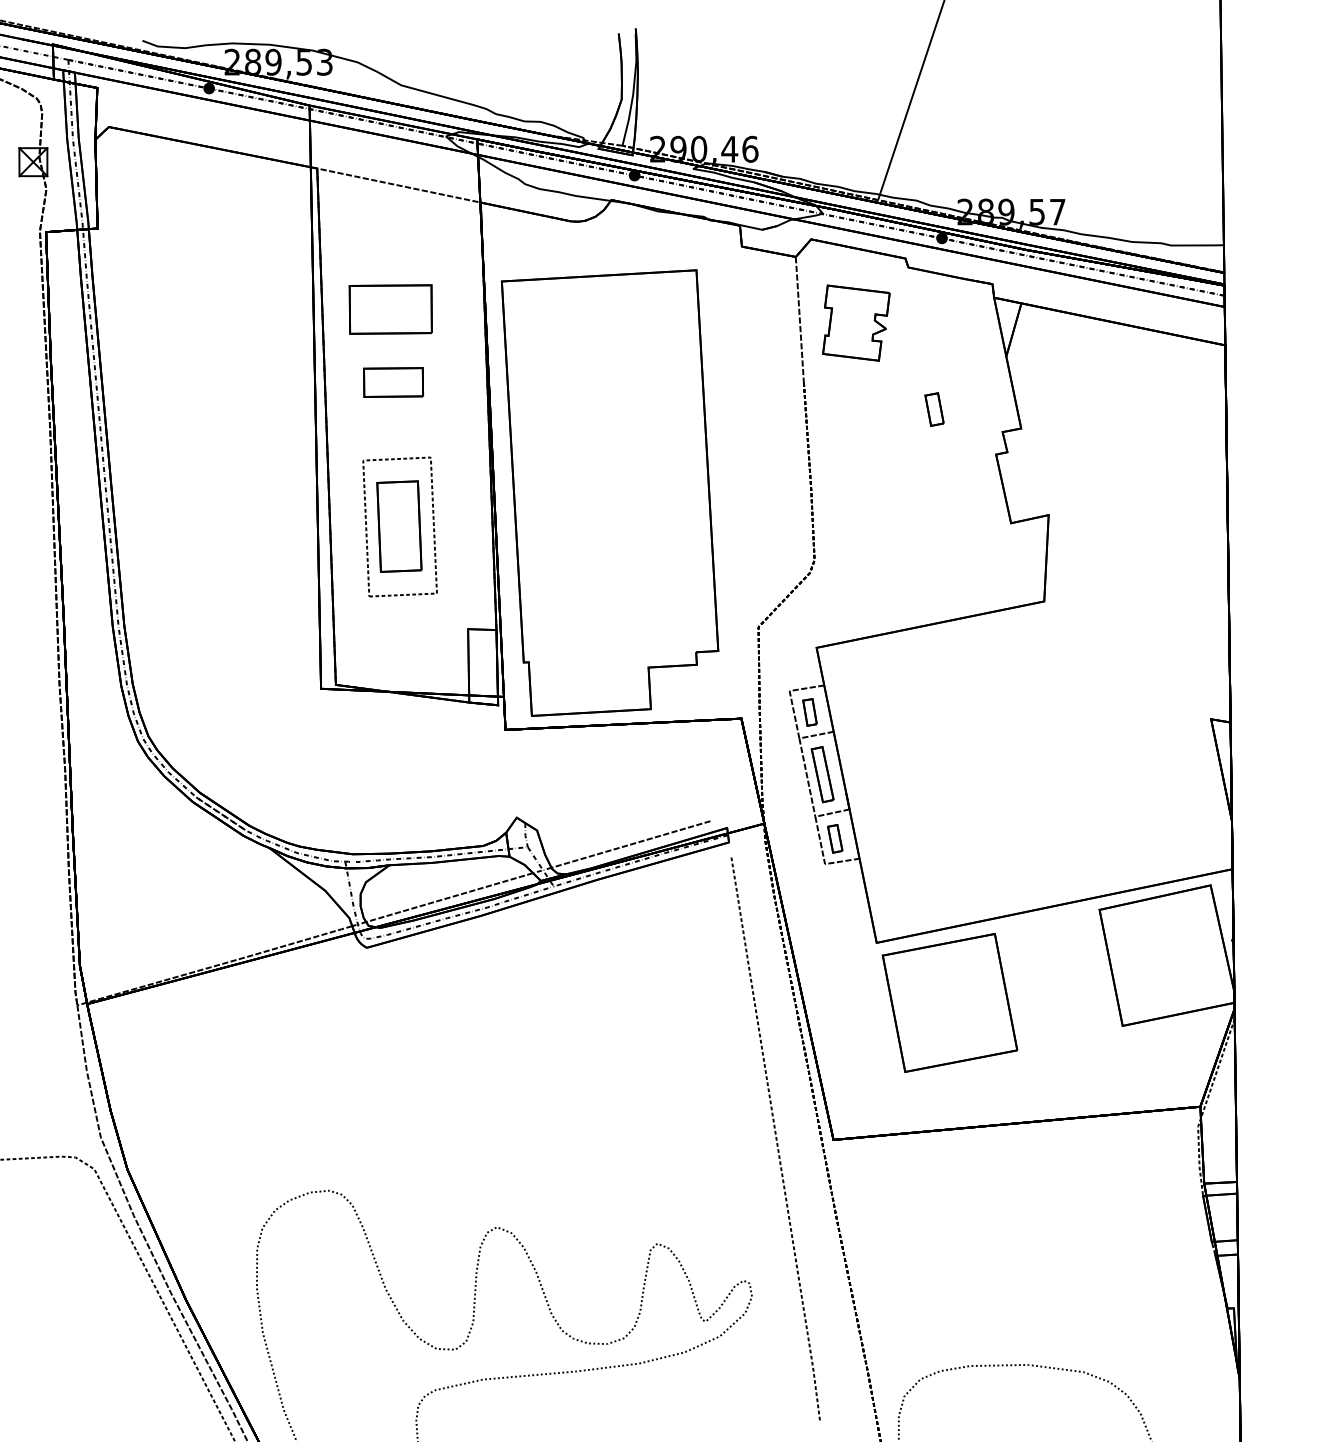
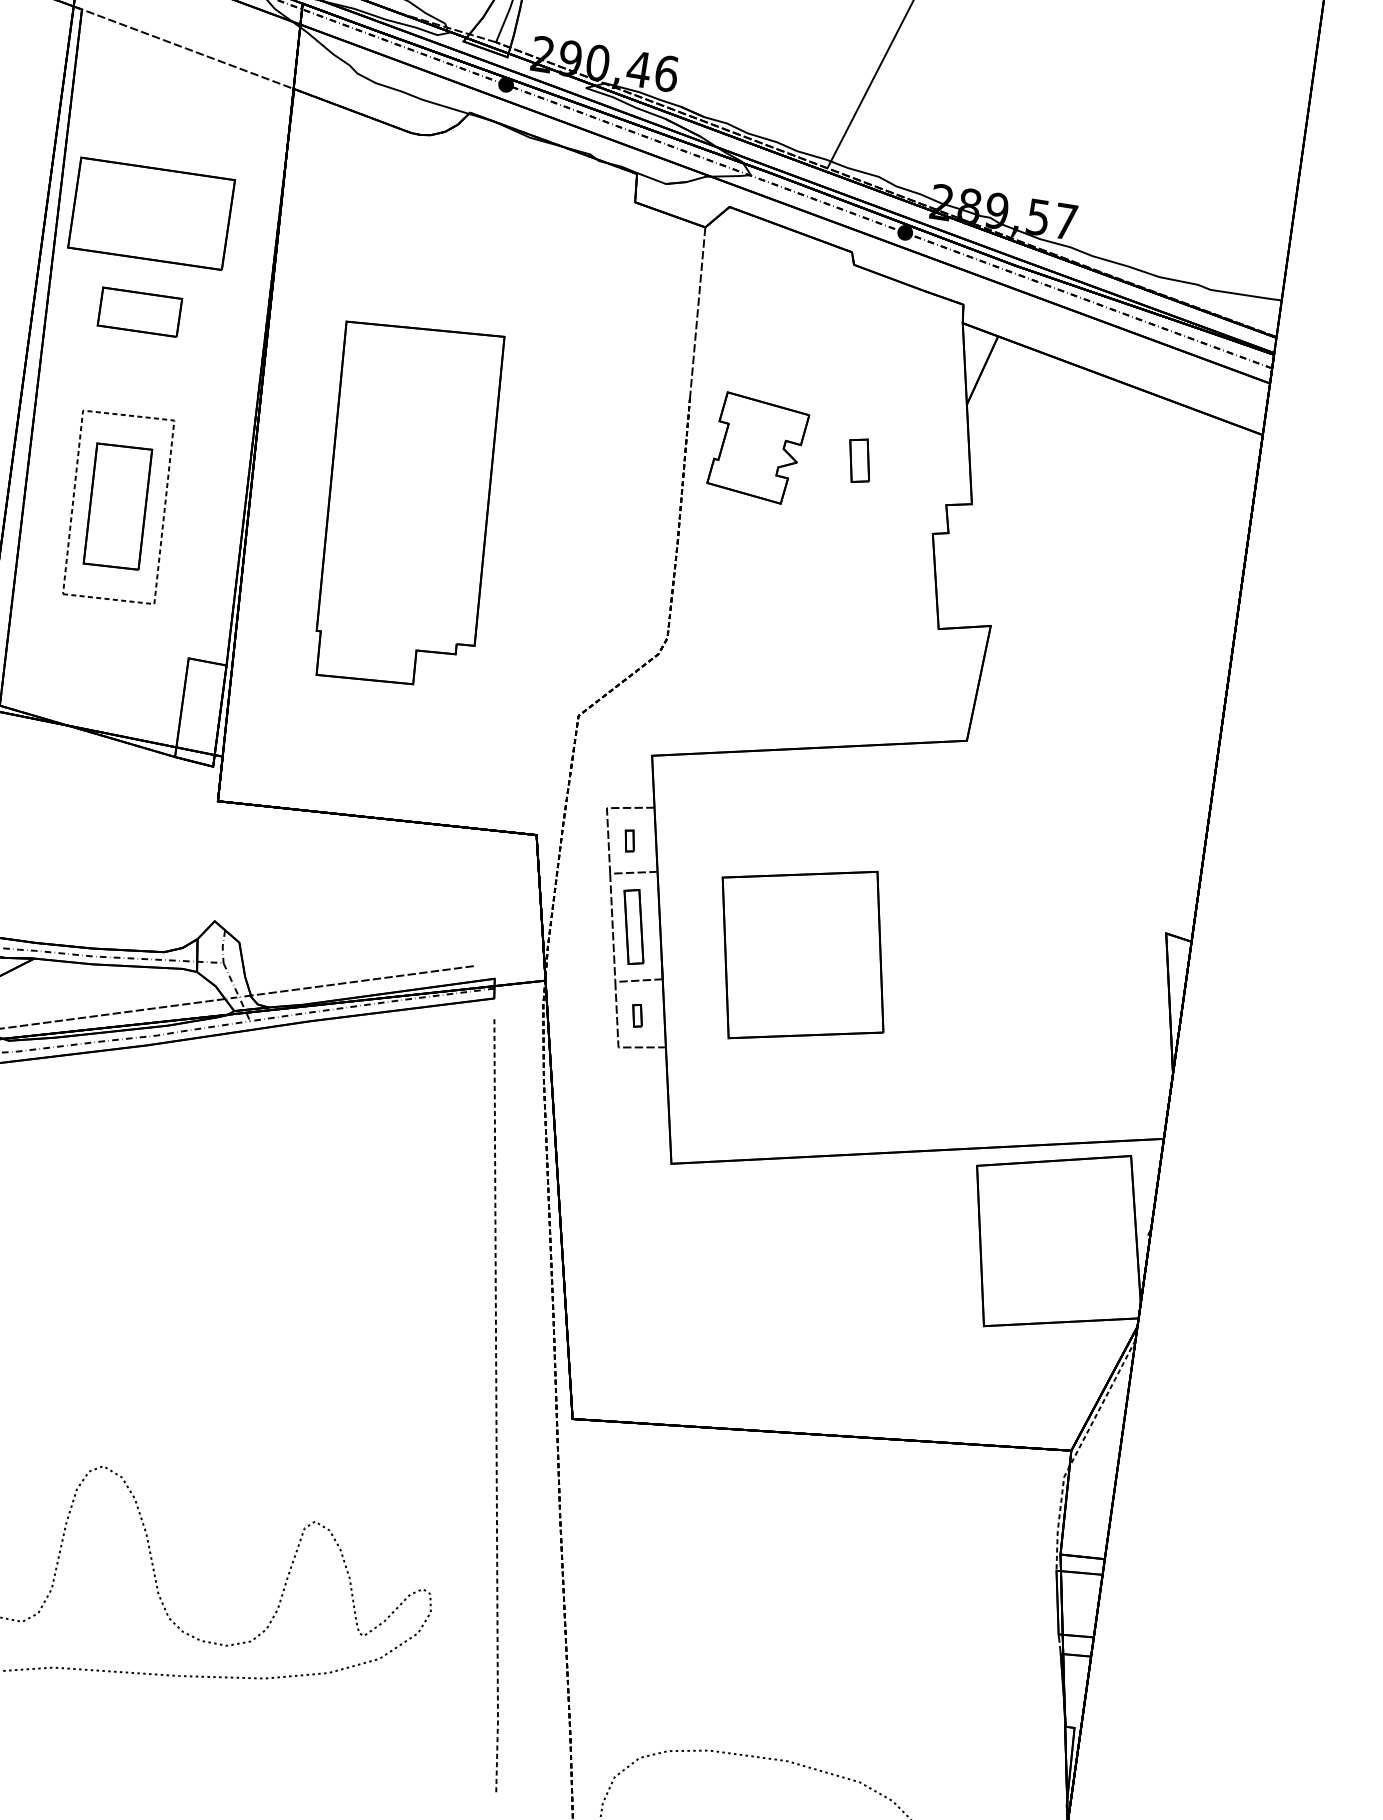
part: (390, 309) -> (151, 213), size x1.4
part: (856, 322) -> (758, 447), moved
part: (609, 492) -> (406, 504), size x0.6
part: (809, 712) -> (629, 840), size x0.6
part: (835, 838) -> (637, 1015), size x0.6
part: (949, 1002) -> (802, 954), moved

